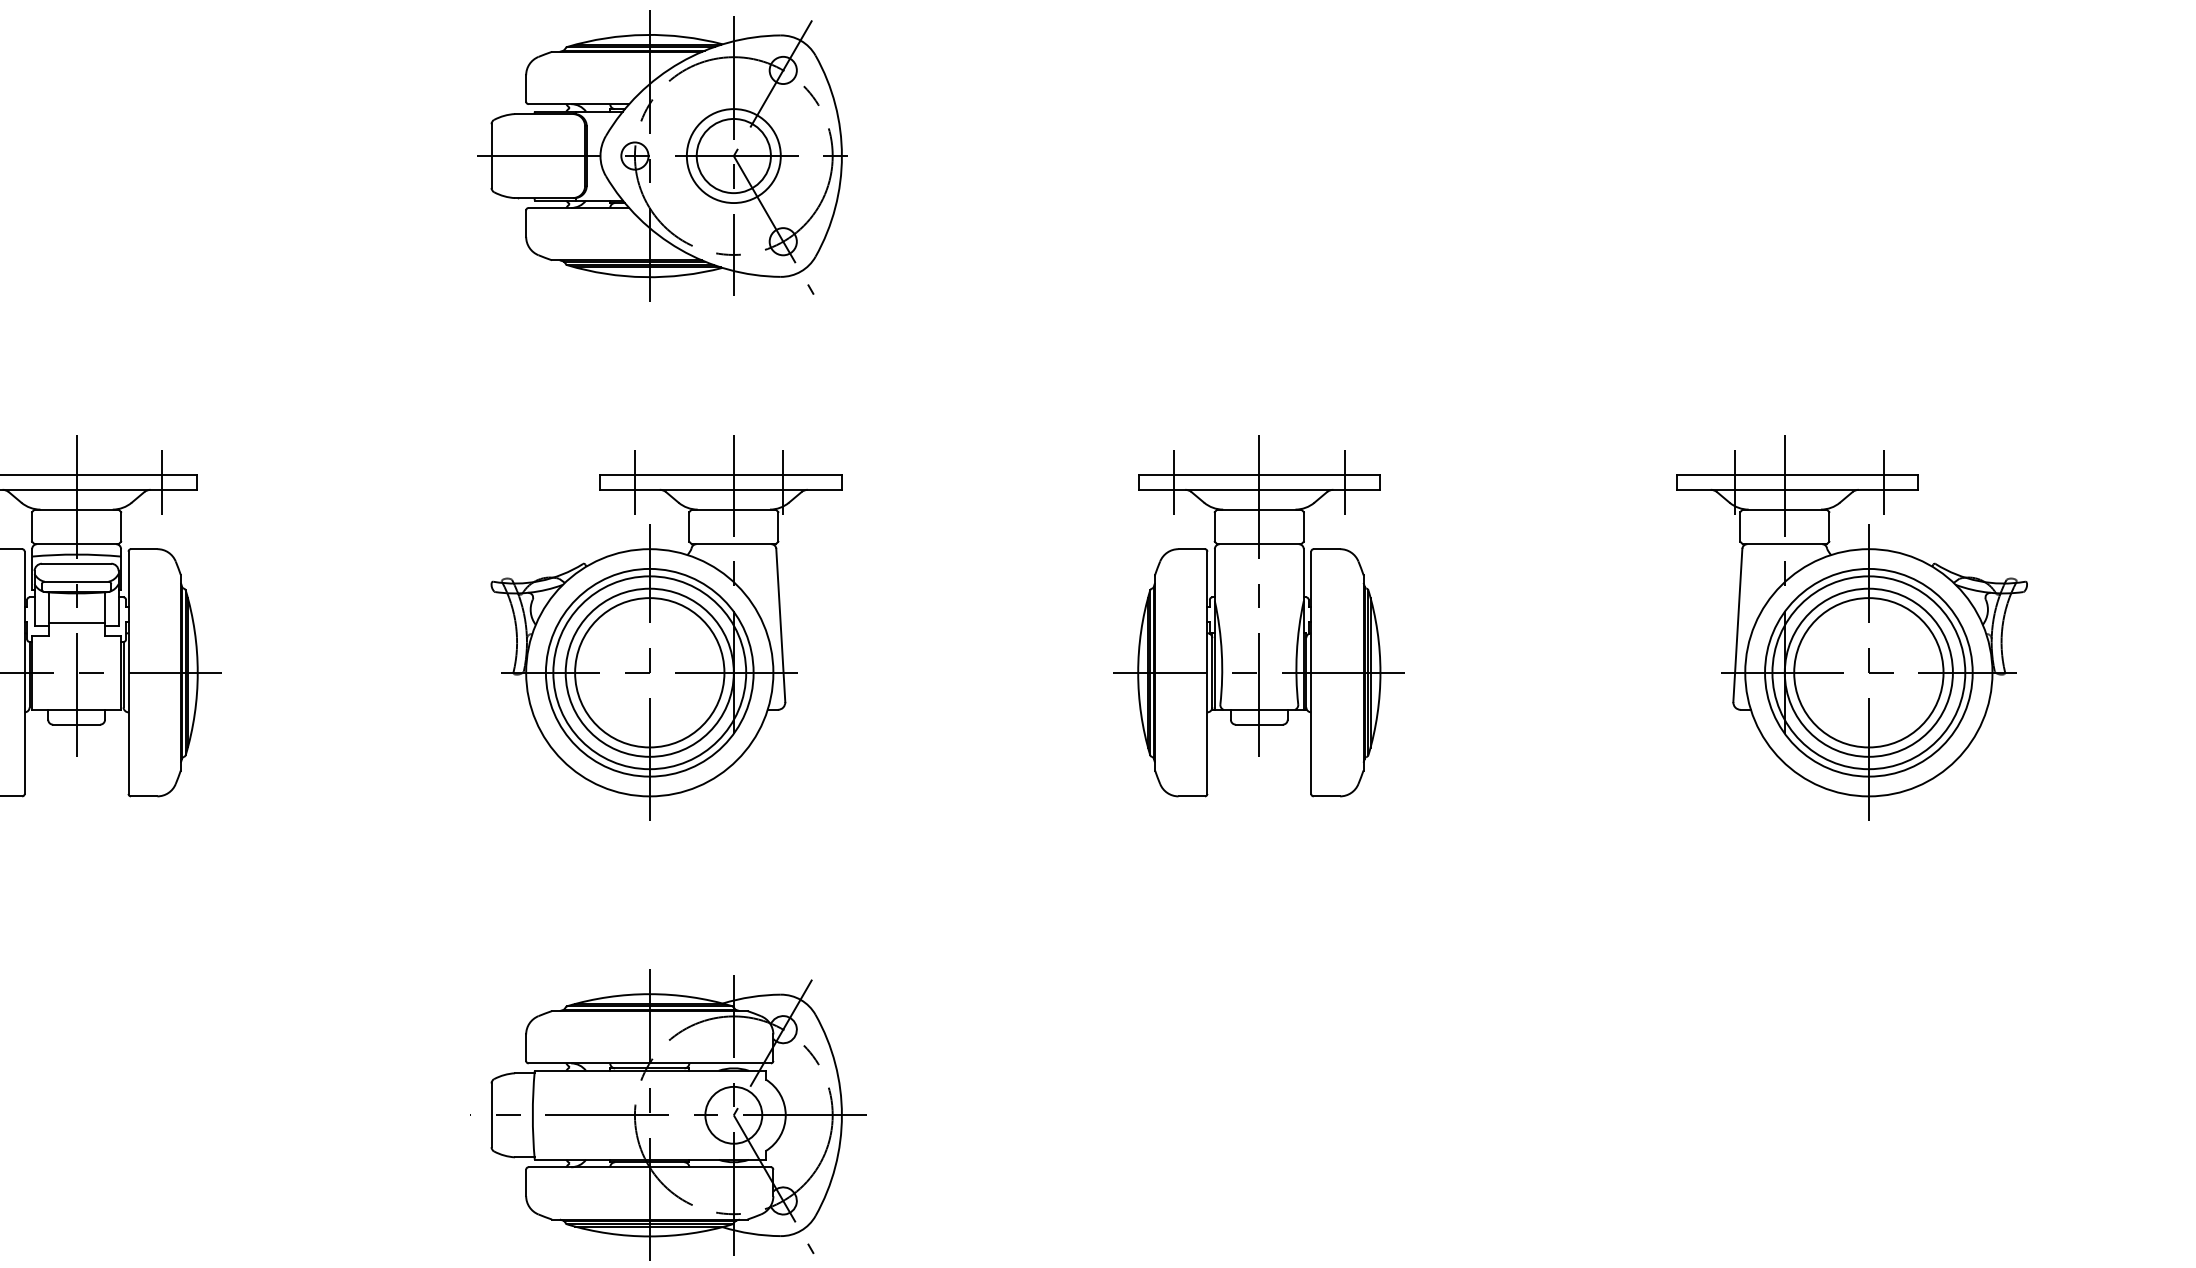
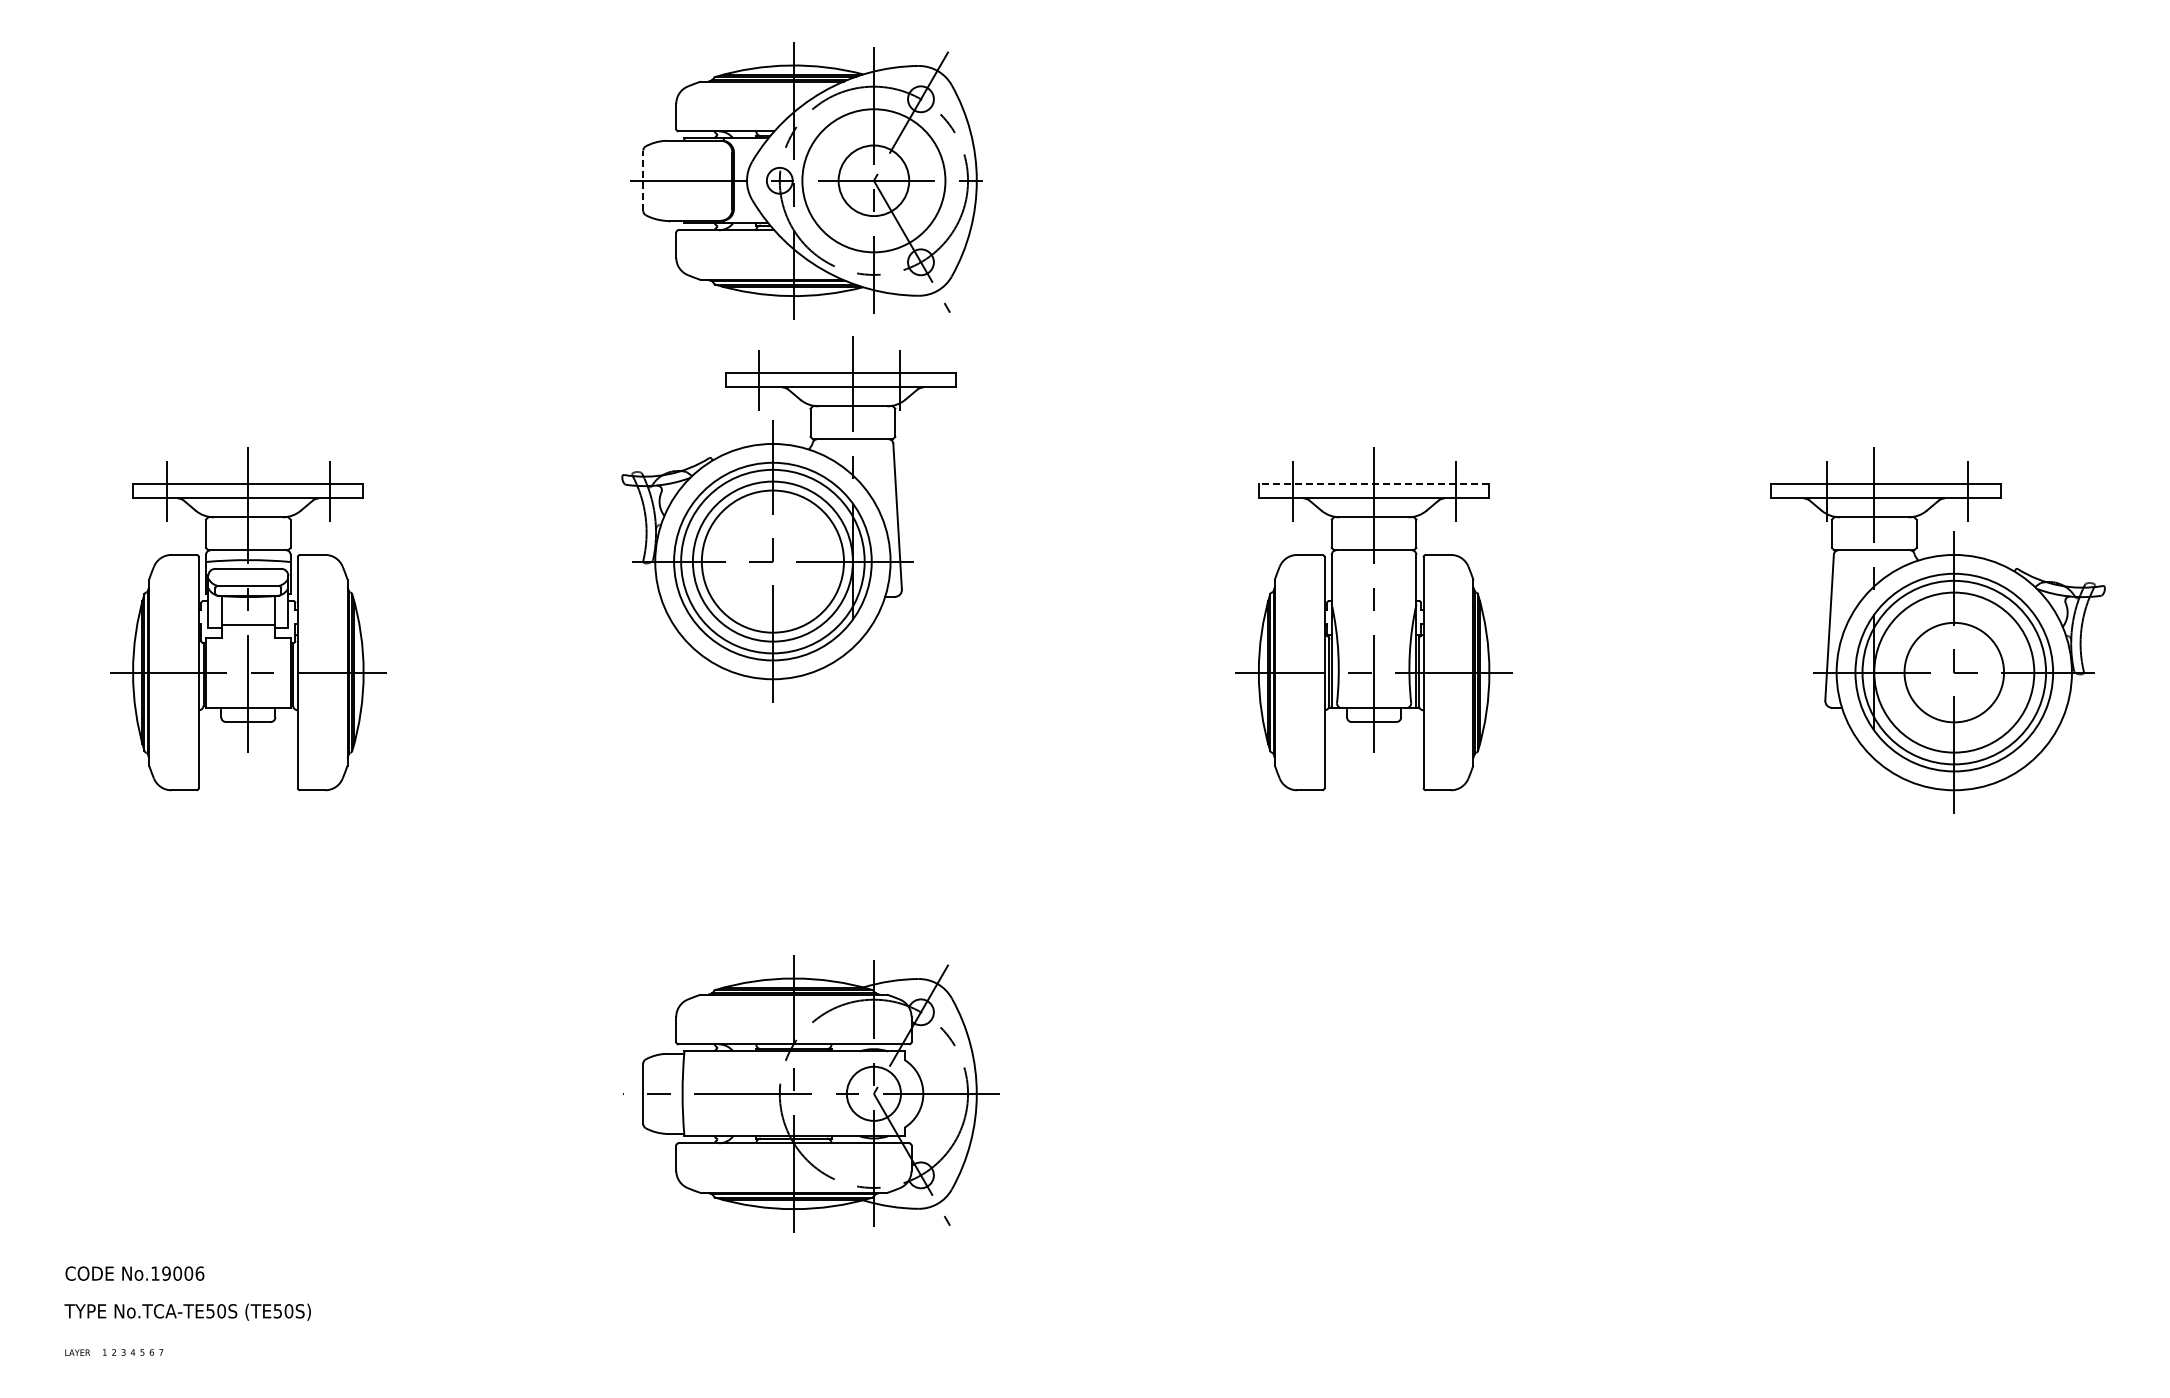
line: (491, 155) -> (643, 180), solid -> dashed
circle: (733, 155) -> (873, 180), size x1.6
line: (1259, 475) -> (1374, 484), solid -> dashed
part: (666, 628) -> (788, 519), moved
circle: (1869, 672) -> (1954, 672), size x0.7

